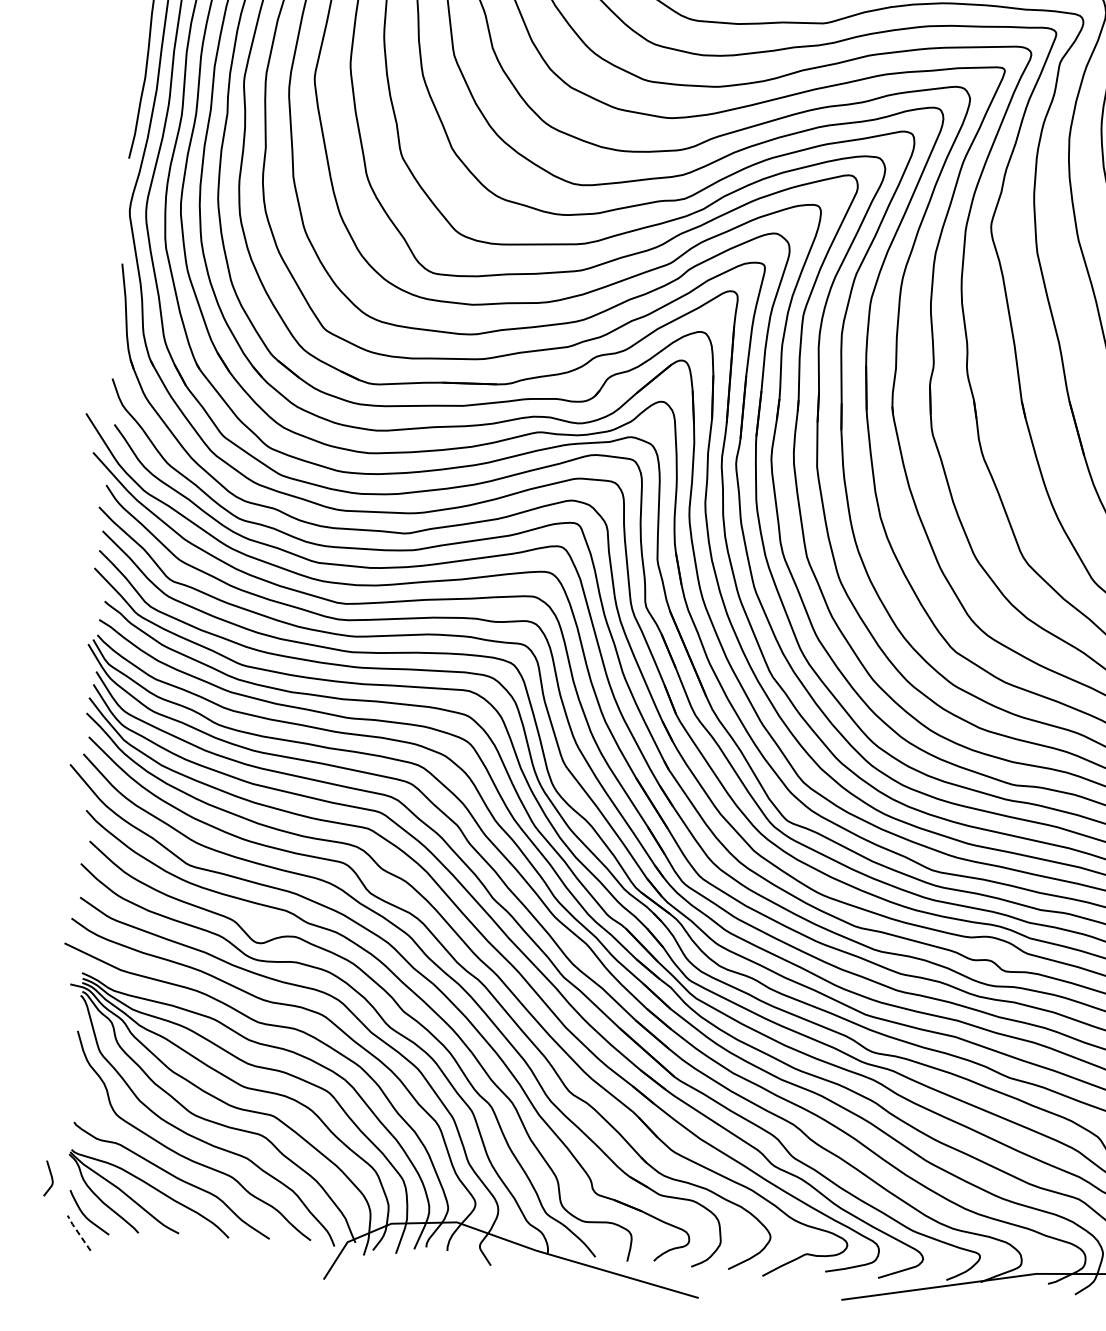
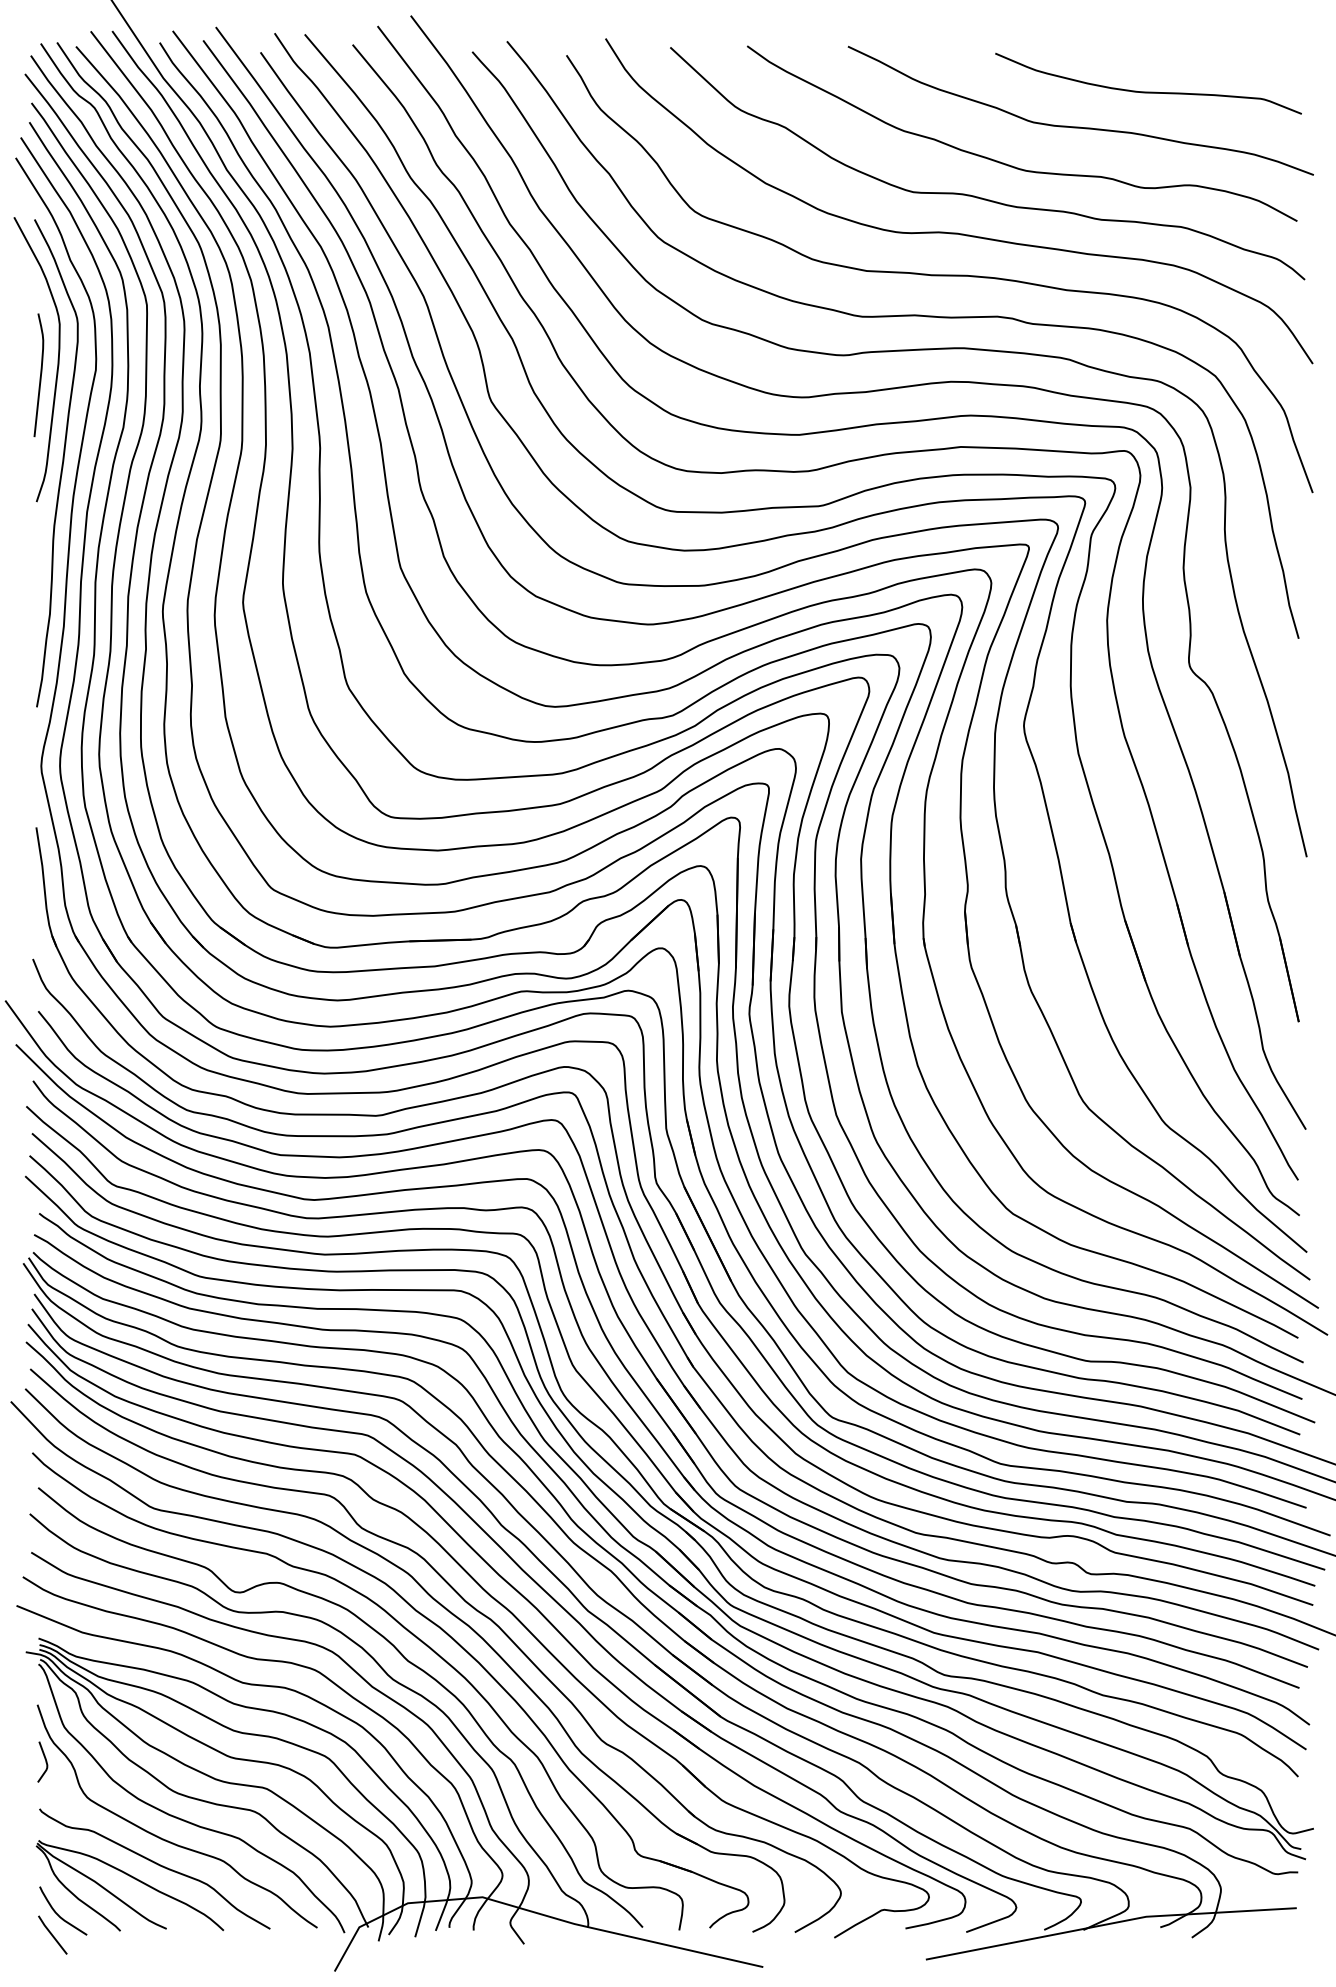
curve: (50, 1176) -> (44, 1759), moved
line: (78, 1232) -> (51, 1934), dashed -> solid

